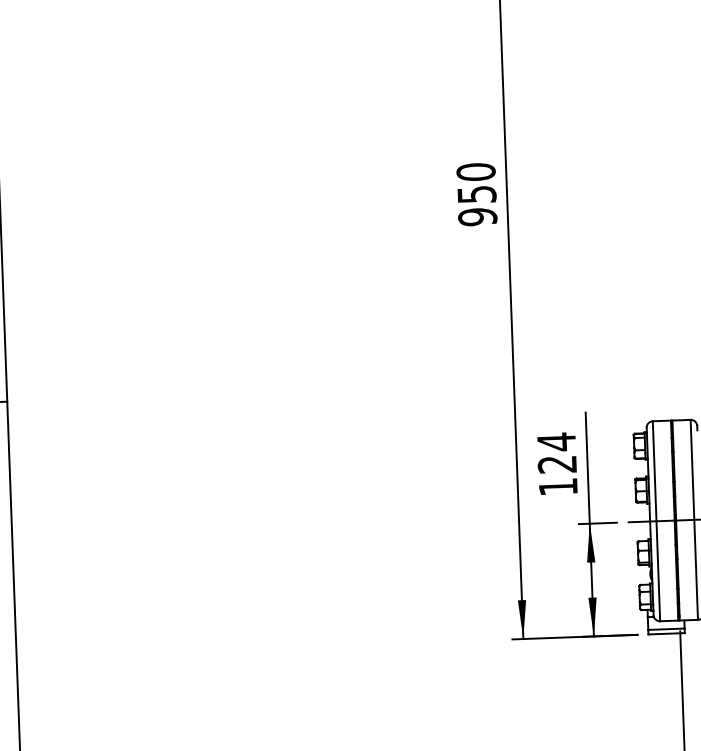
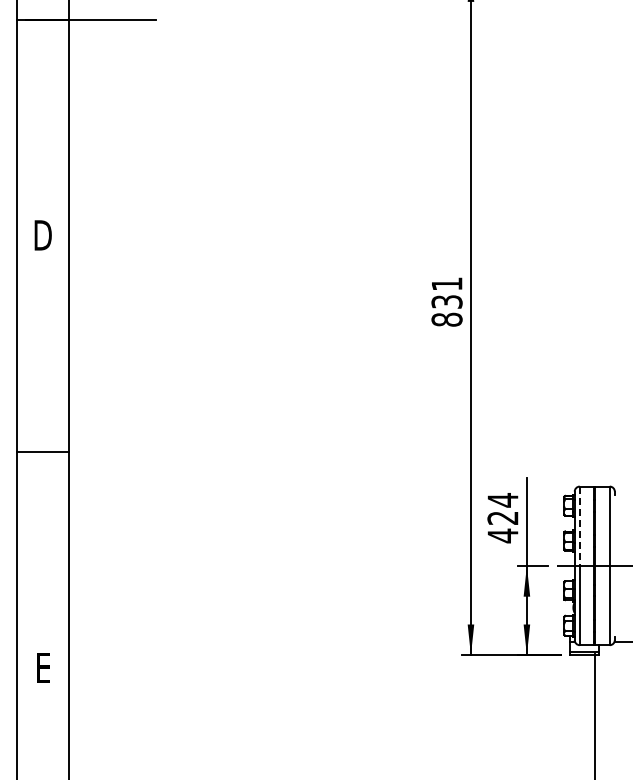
text: (476, 194) -> (446, 301), 950 -> 831
line: (654, 471) -> (579, 526), solid -> dashed
text: (557, 486) -> (502, 535), 124 -> 424

